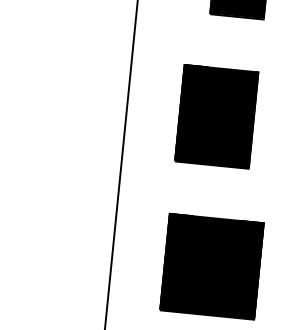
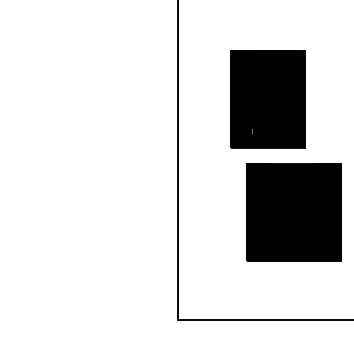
part: (216, 117) -> (267, 99), moved
part: (211, 266) -> (293, 212), moved

